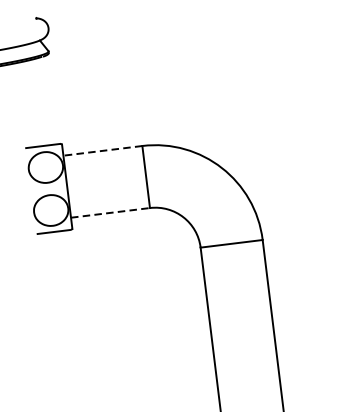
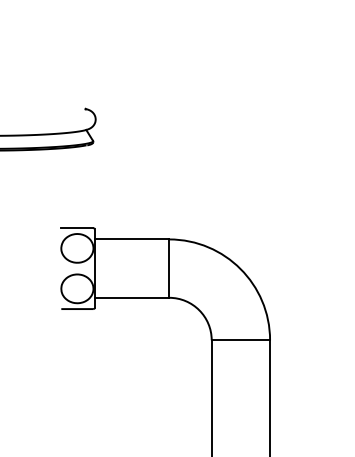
line: (102, 150) -> (131, 239), dashed -> solid
line: (110, 212) -> (132, 297), dashed -> solid

